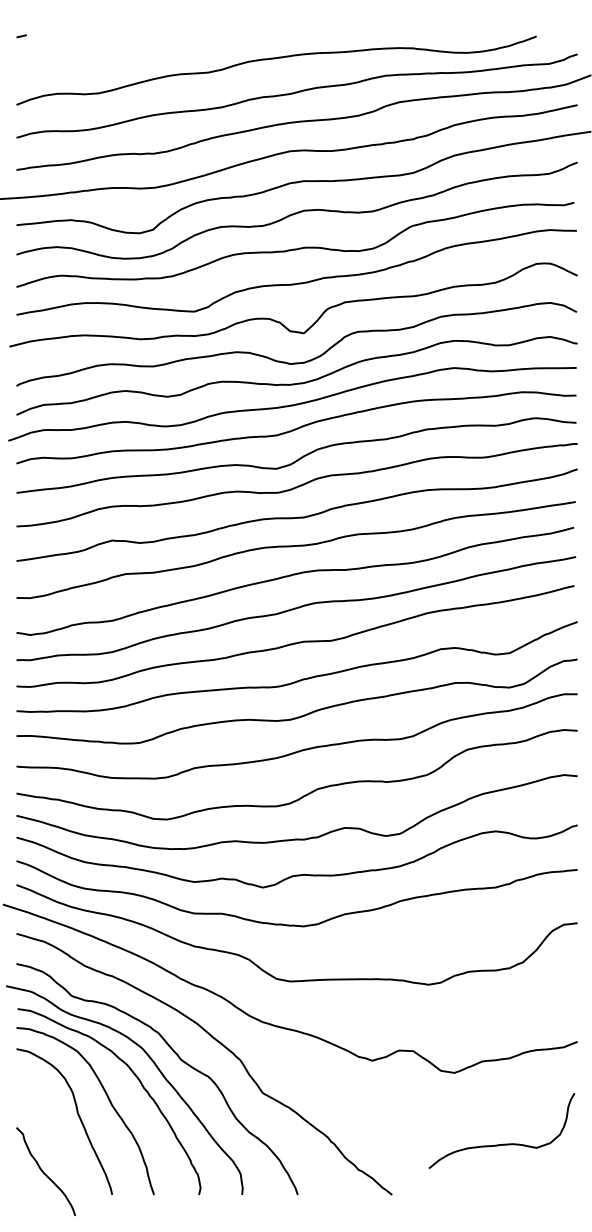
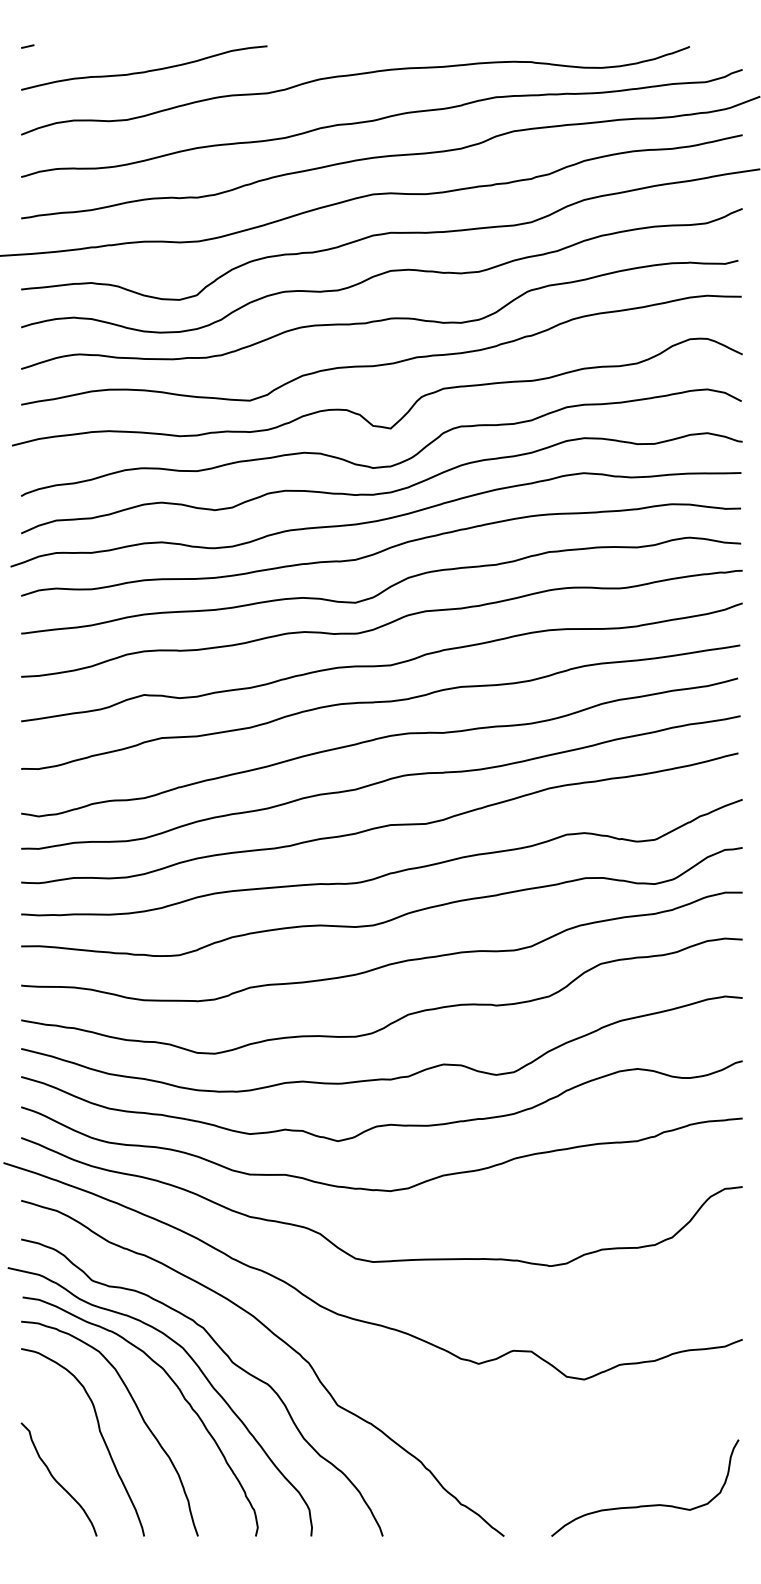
curve: (114, 54) -> (146, 70), added
curve: (505, 1143) -> (649, 1504), moved
curve: (44, 1171) -> (56, 1479), moved

